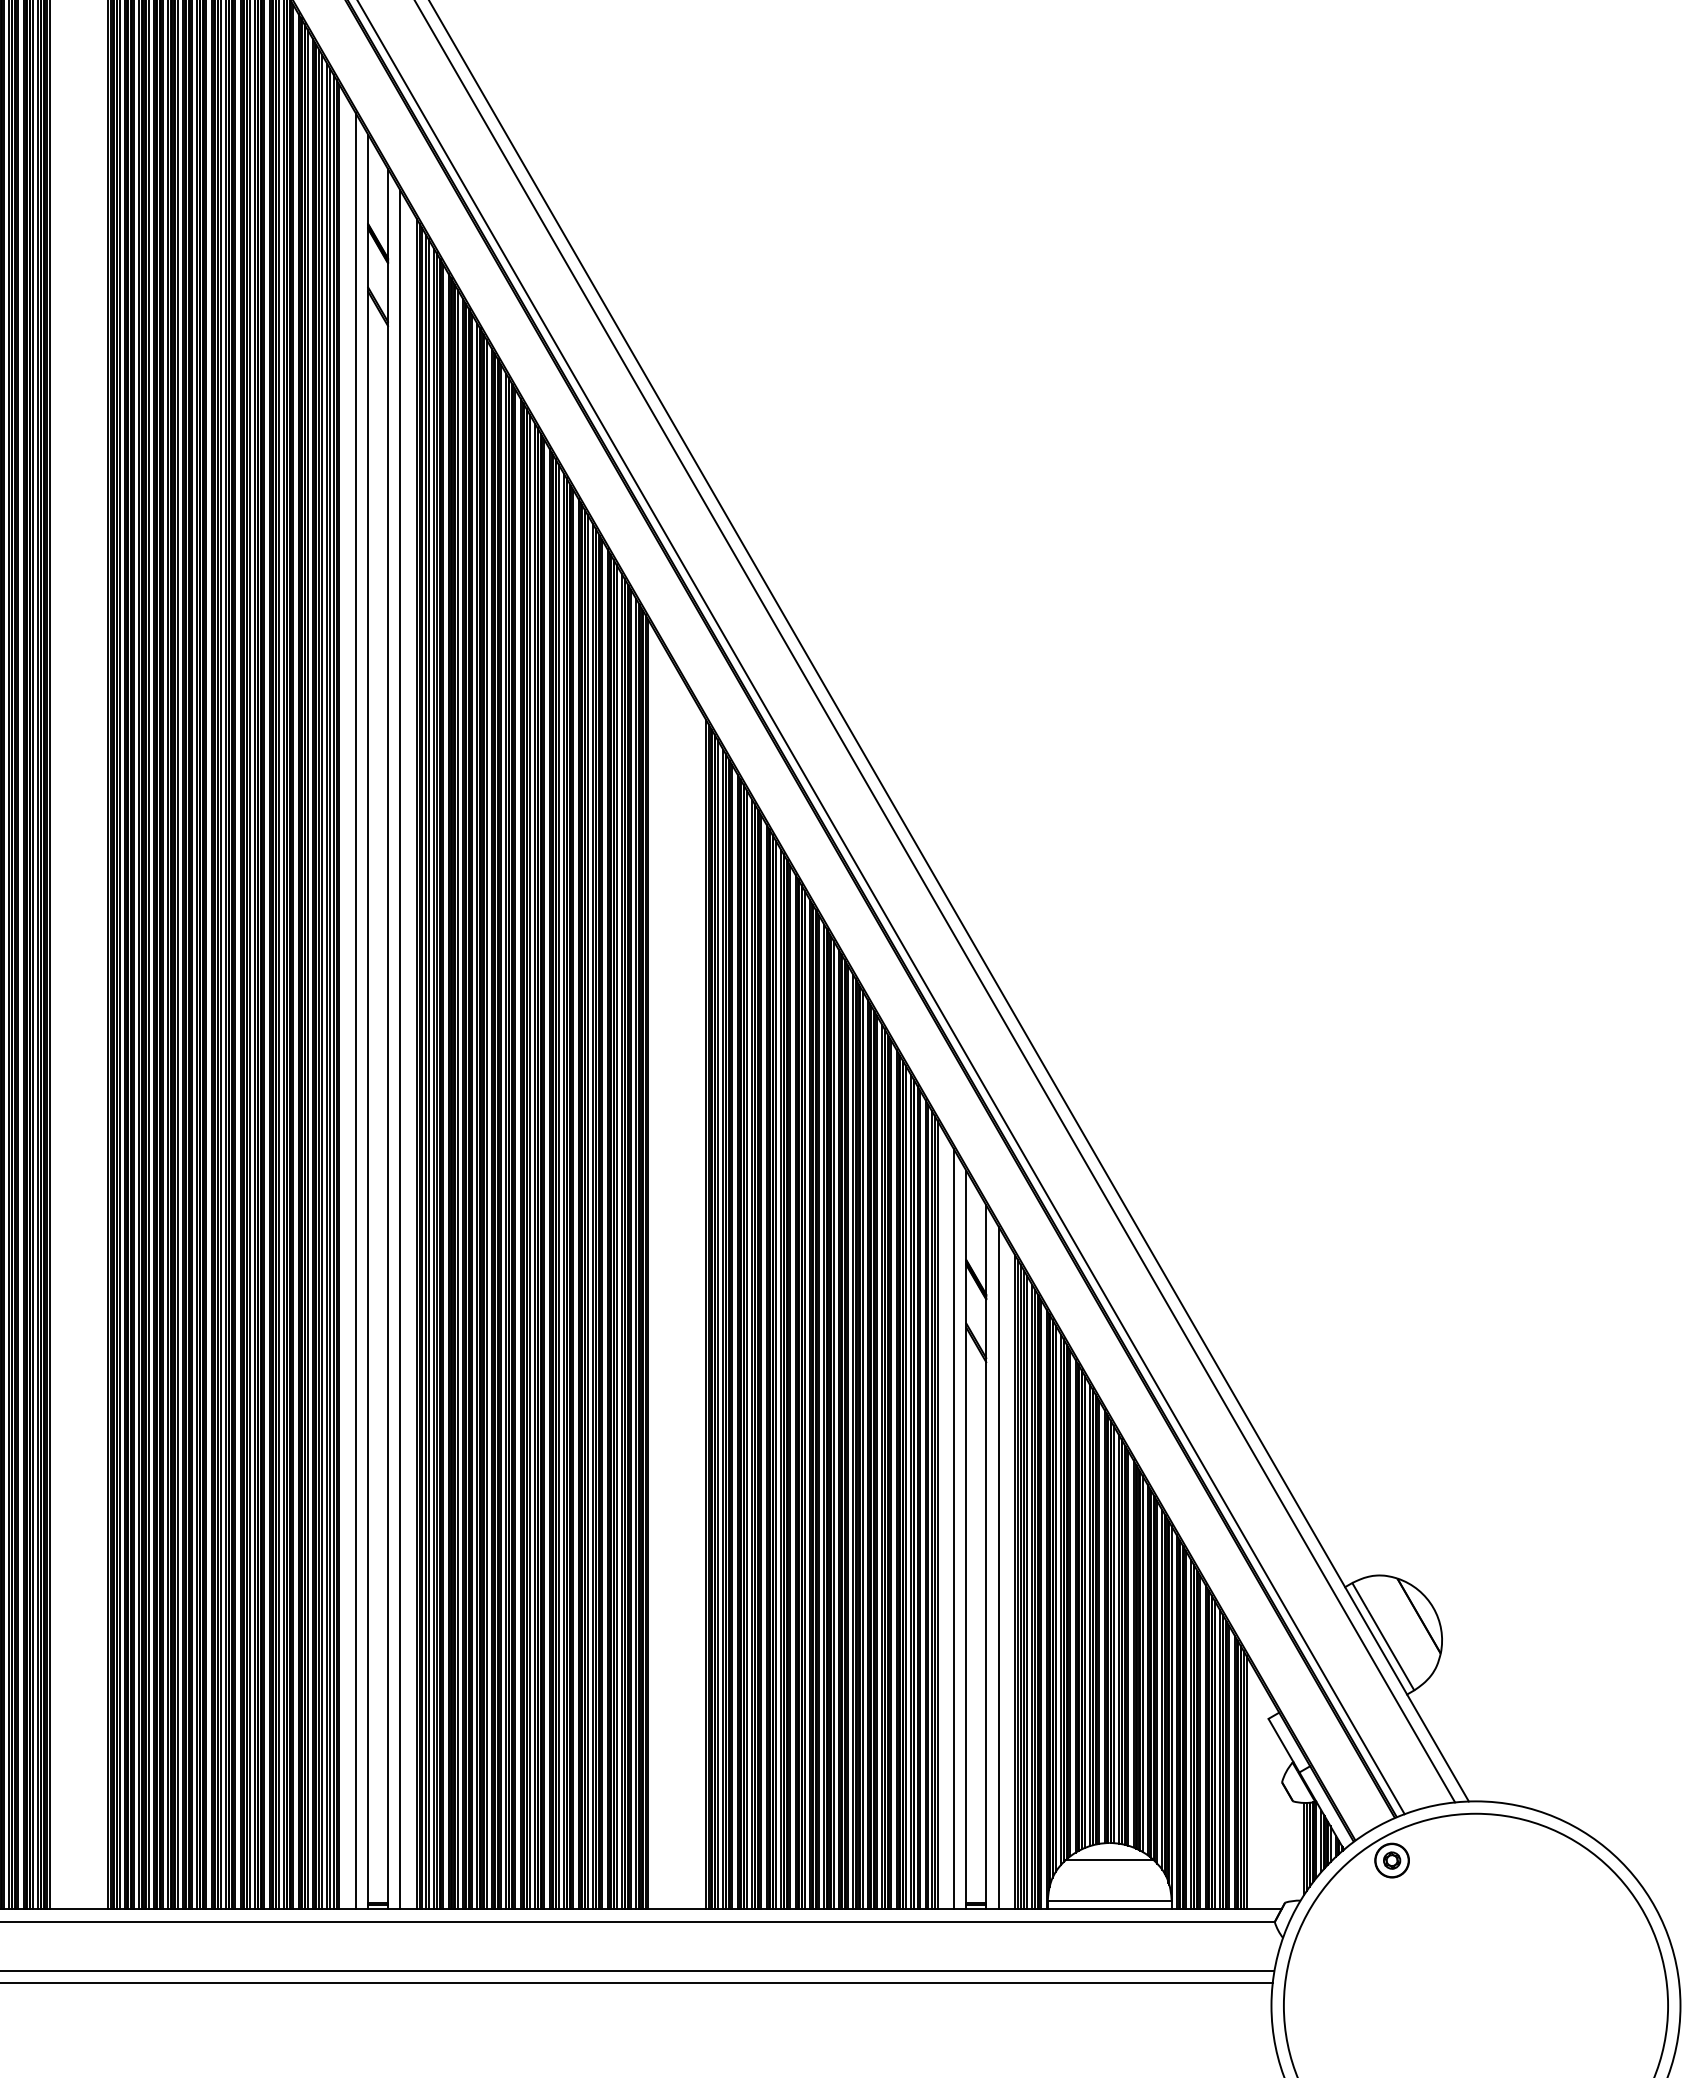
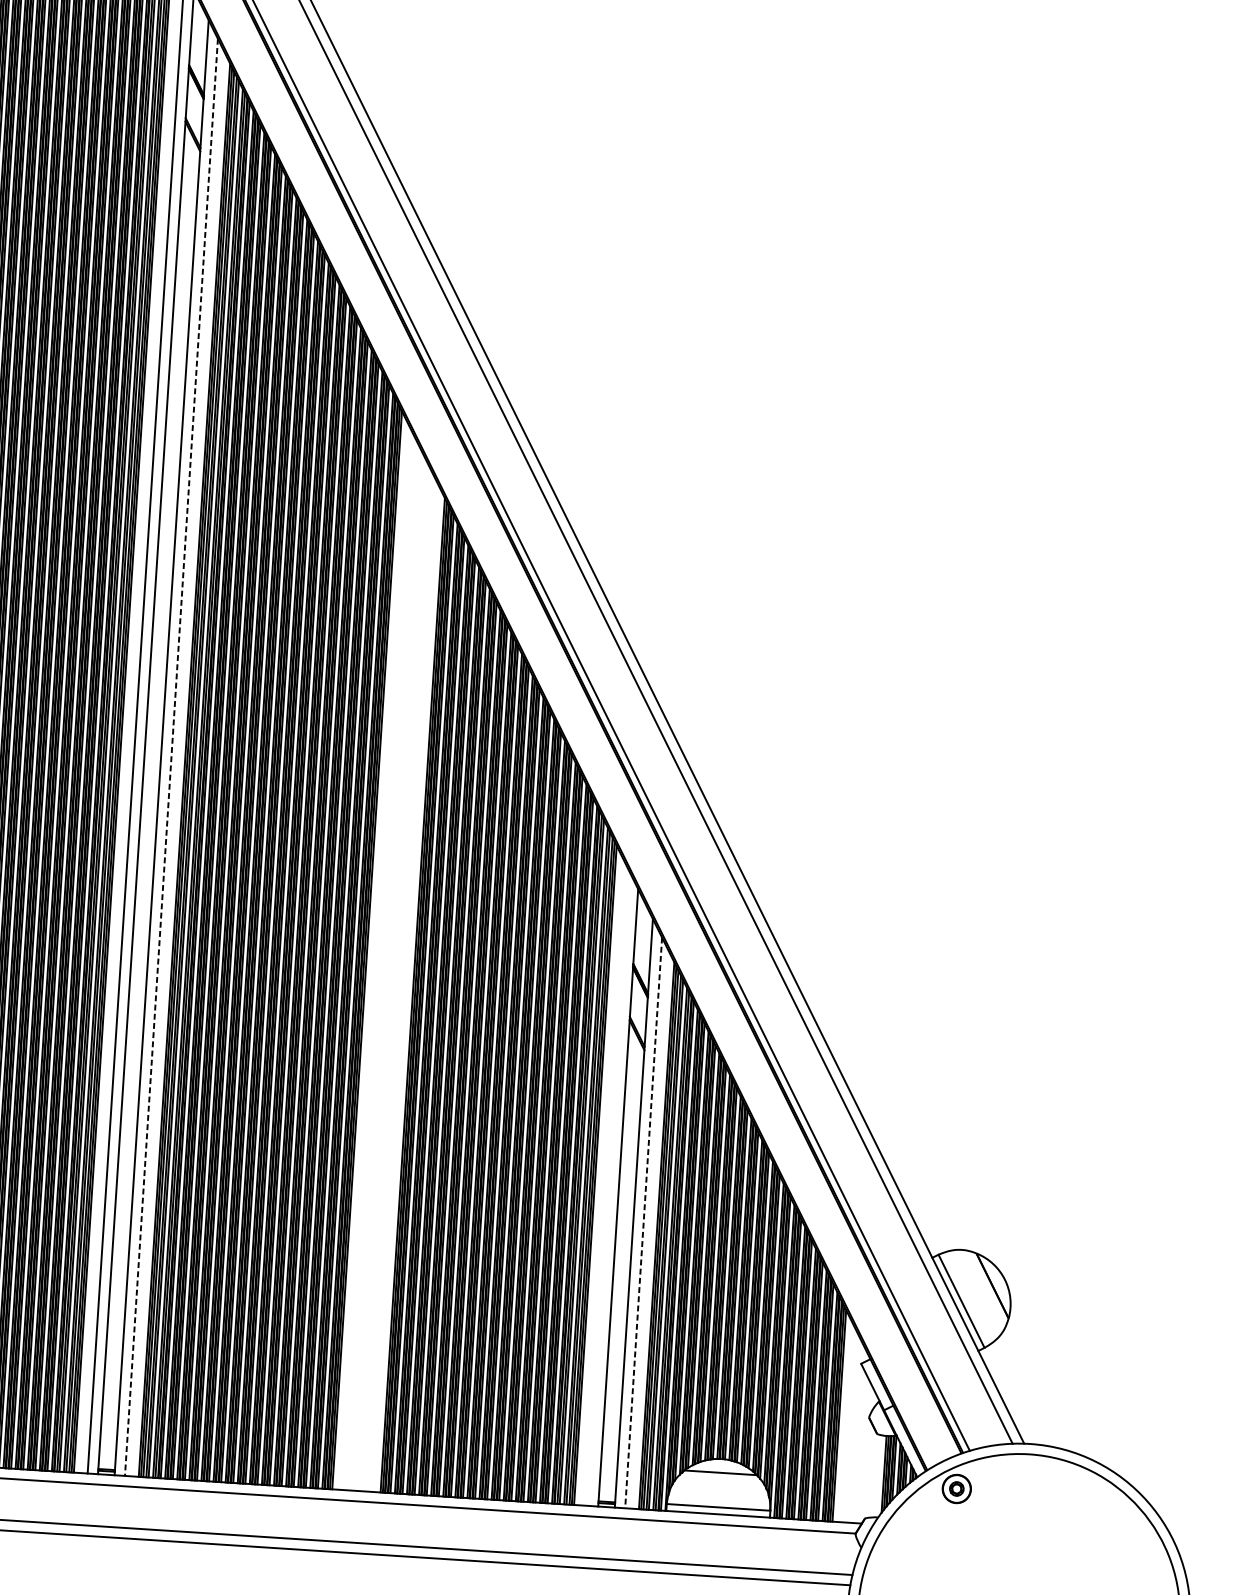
line: (400, 1050) -> (171, 757), solid -> dashed
line: (954, 1529) -> (608, 1188), removed
line: (998, 1568) -> (643, 1223), solid -> dashed

